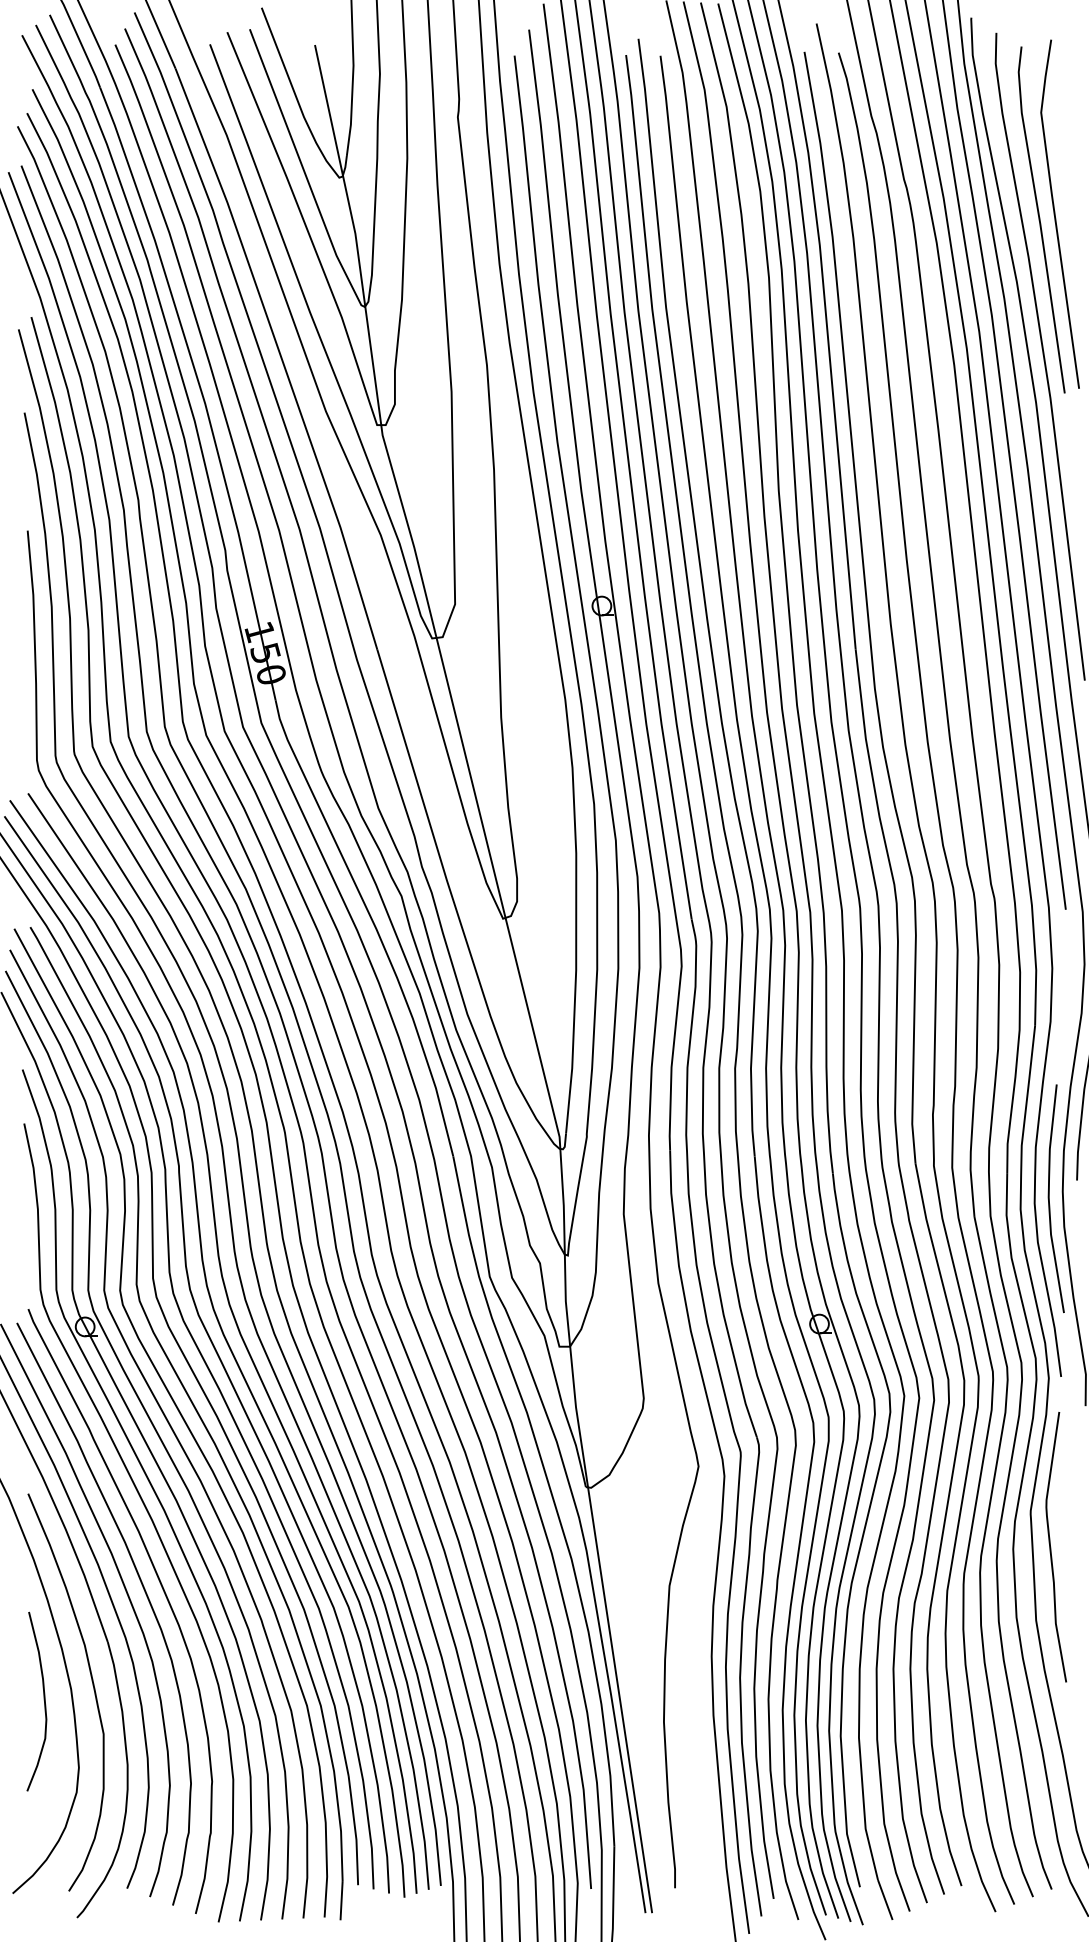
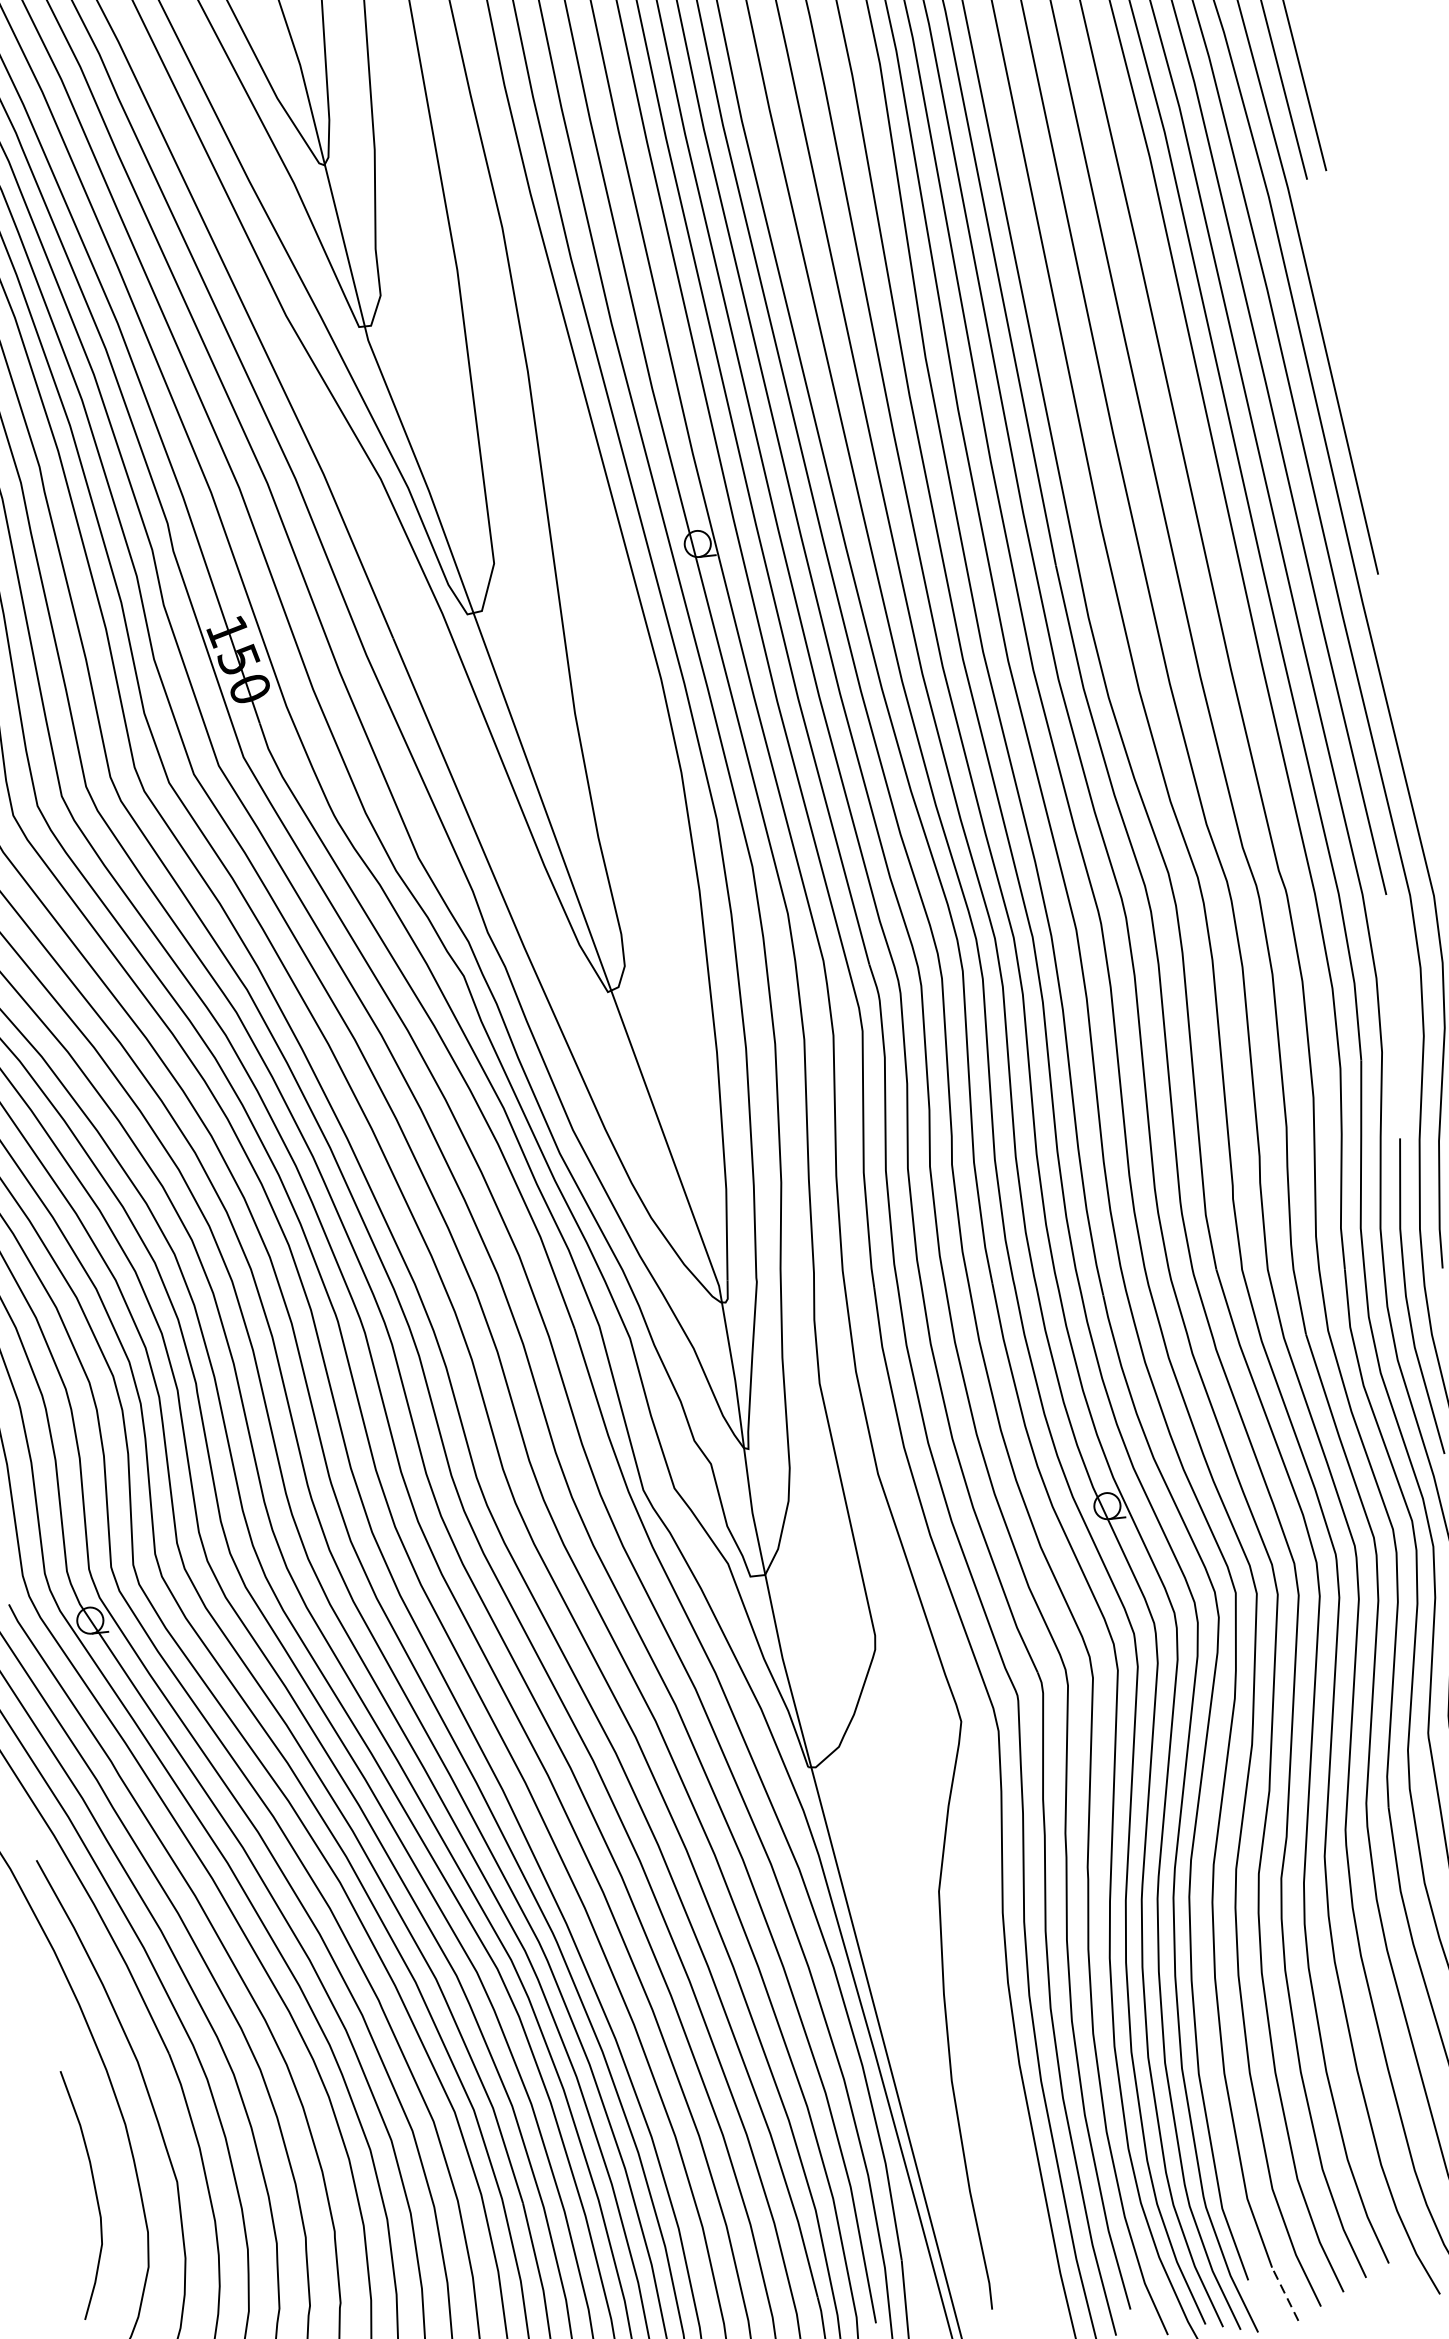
curve: (43, 1700) -> (93, 2191), moved
line: (885, 1899) -> (1285, 2293), solid -> dashed

